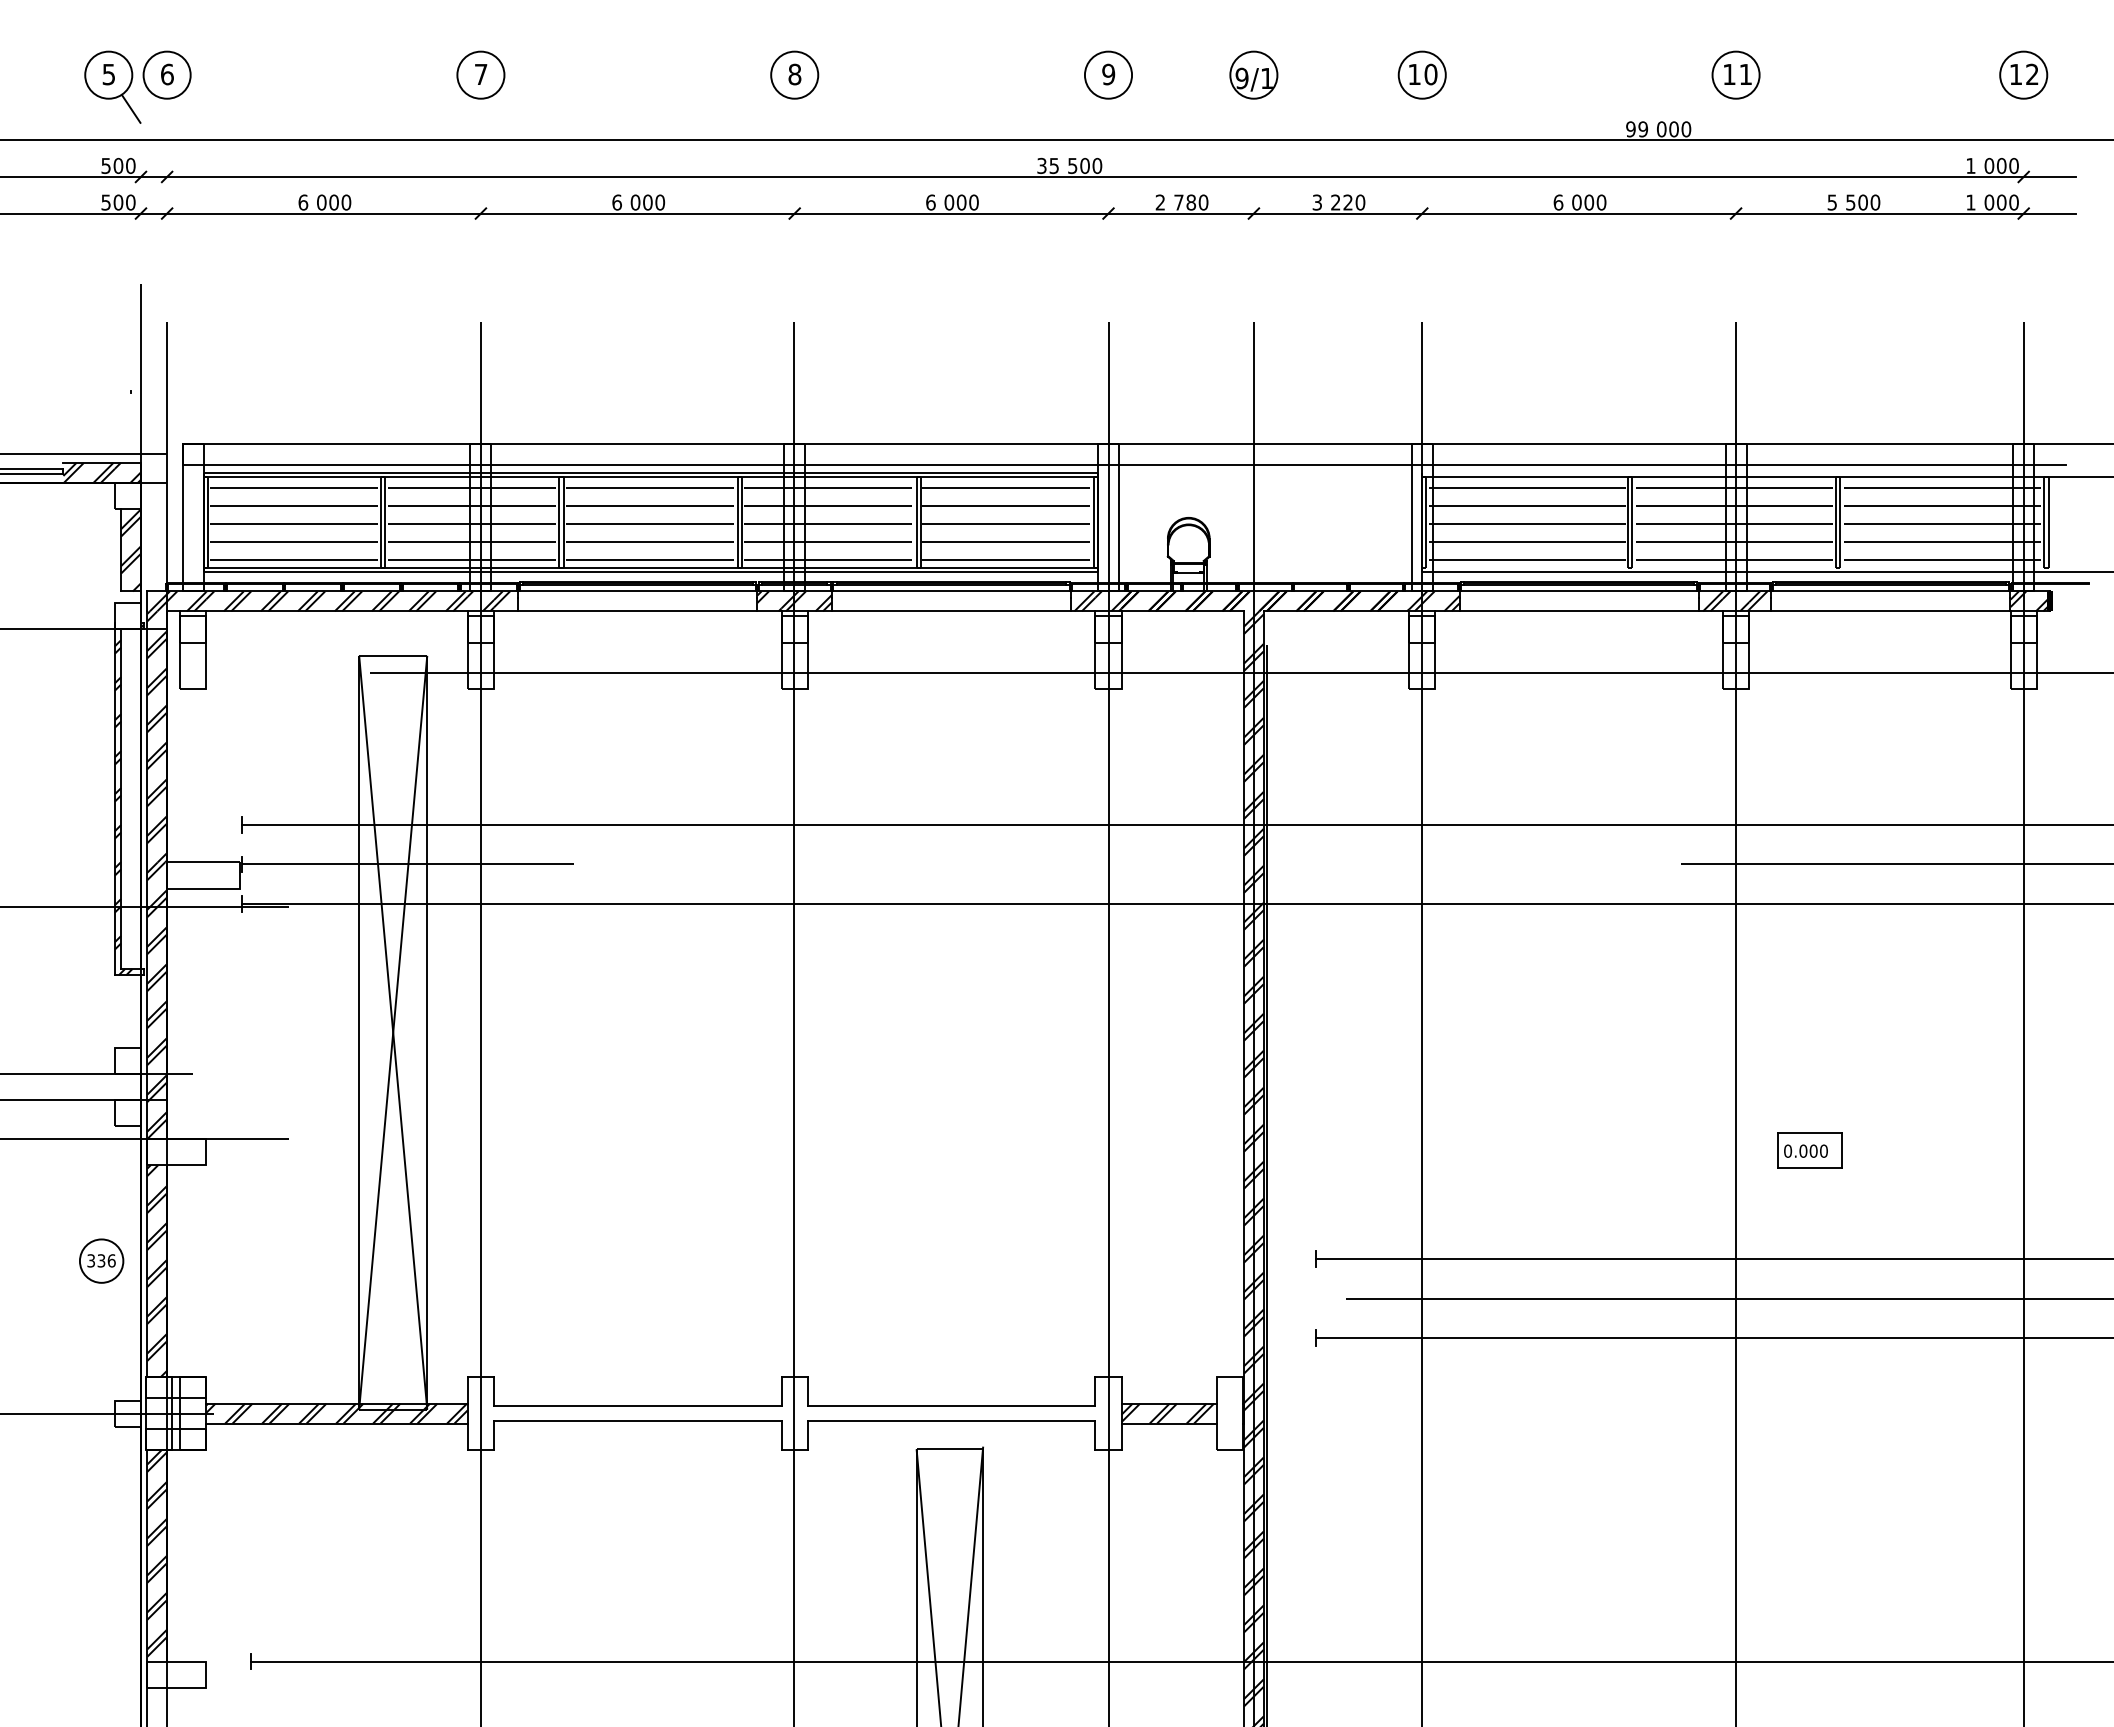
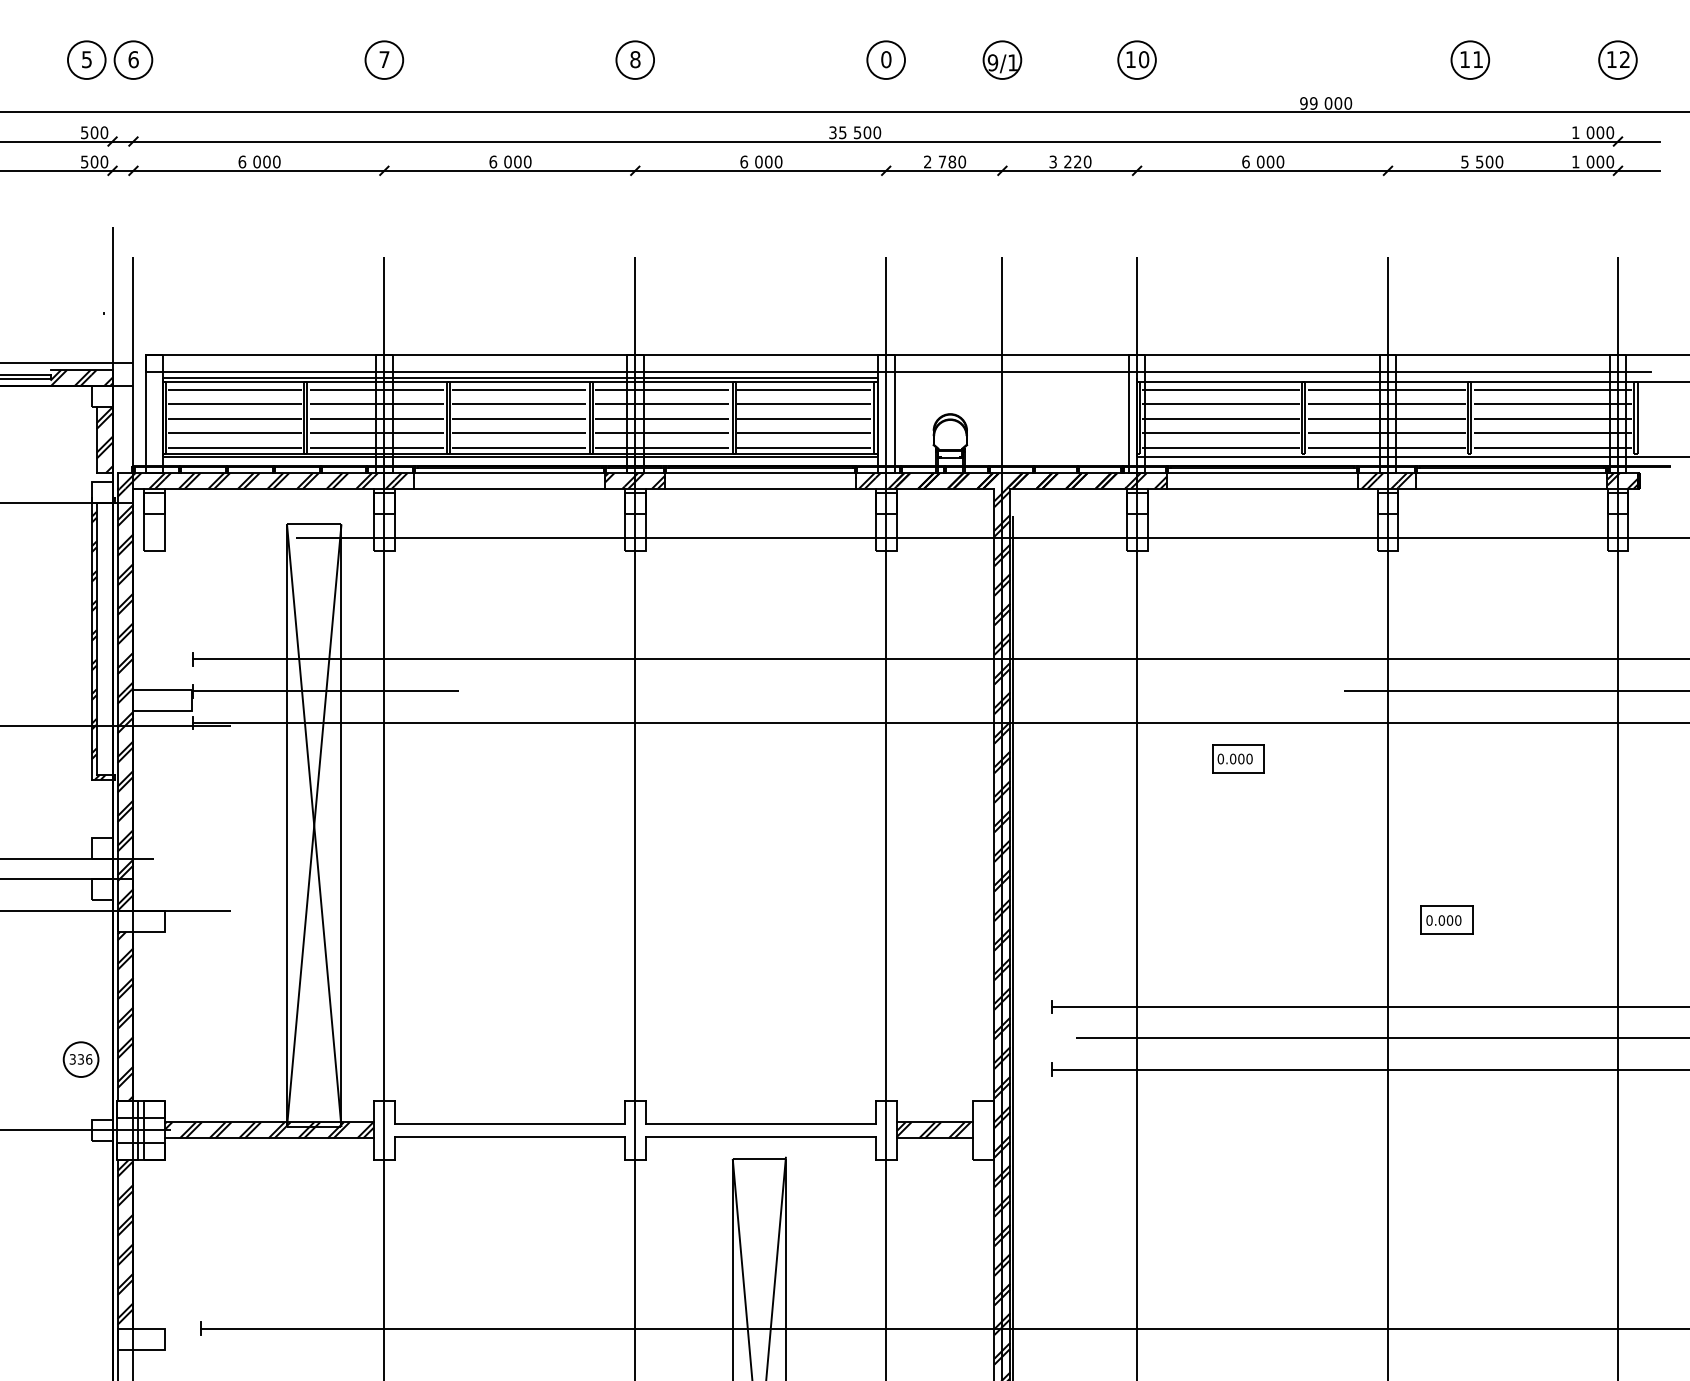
text: (1108, 74) -> (886, 59), 9 -> 0
part: (1735, 74) -> (1469, 59), moved
line: (130, 108) -> (104, 86), removed
part: (1548, 948) -> (1238, 758), added
part: (101, 1260) -> (80, 1059), moved

